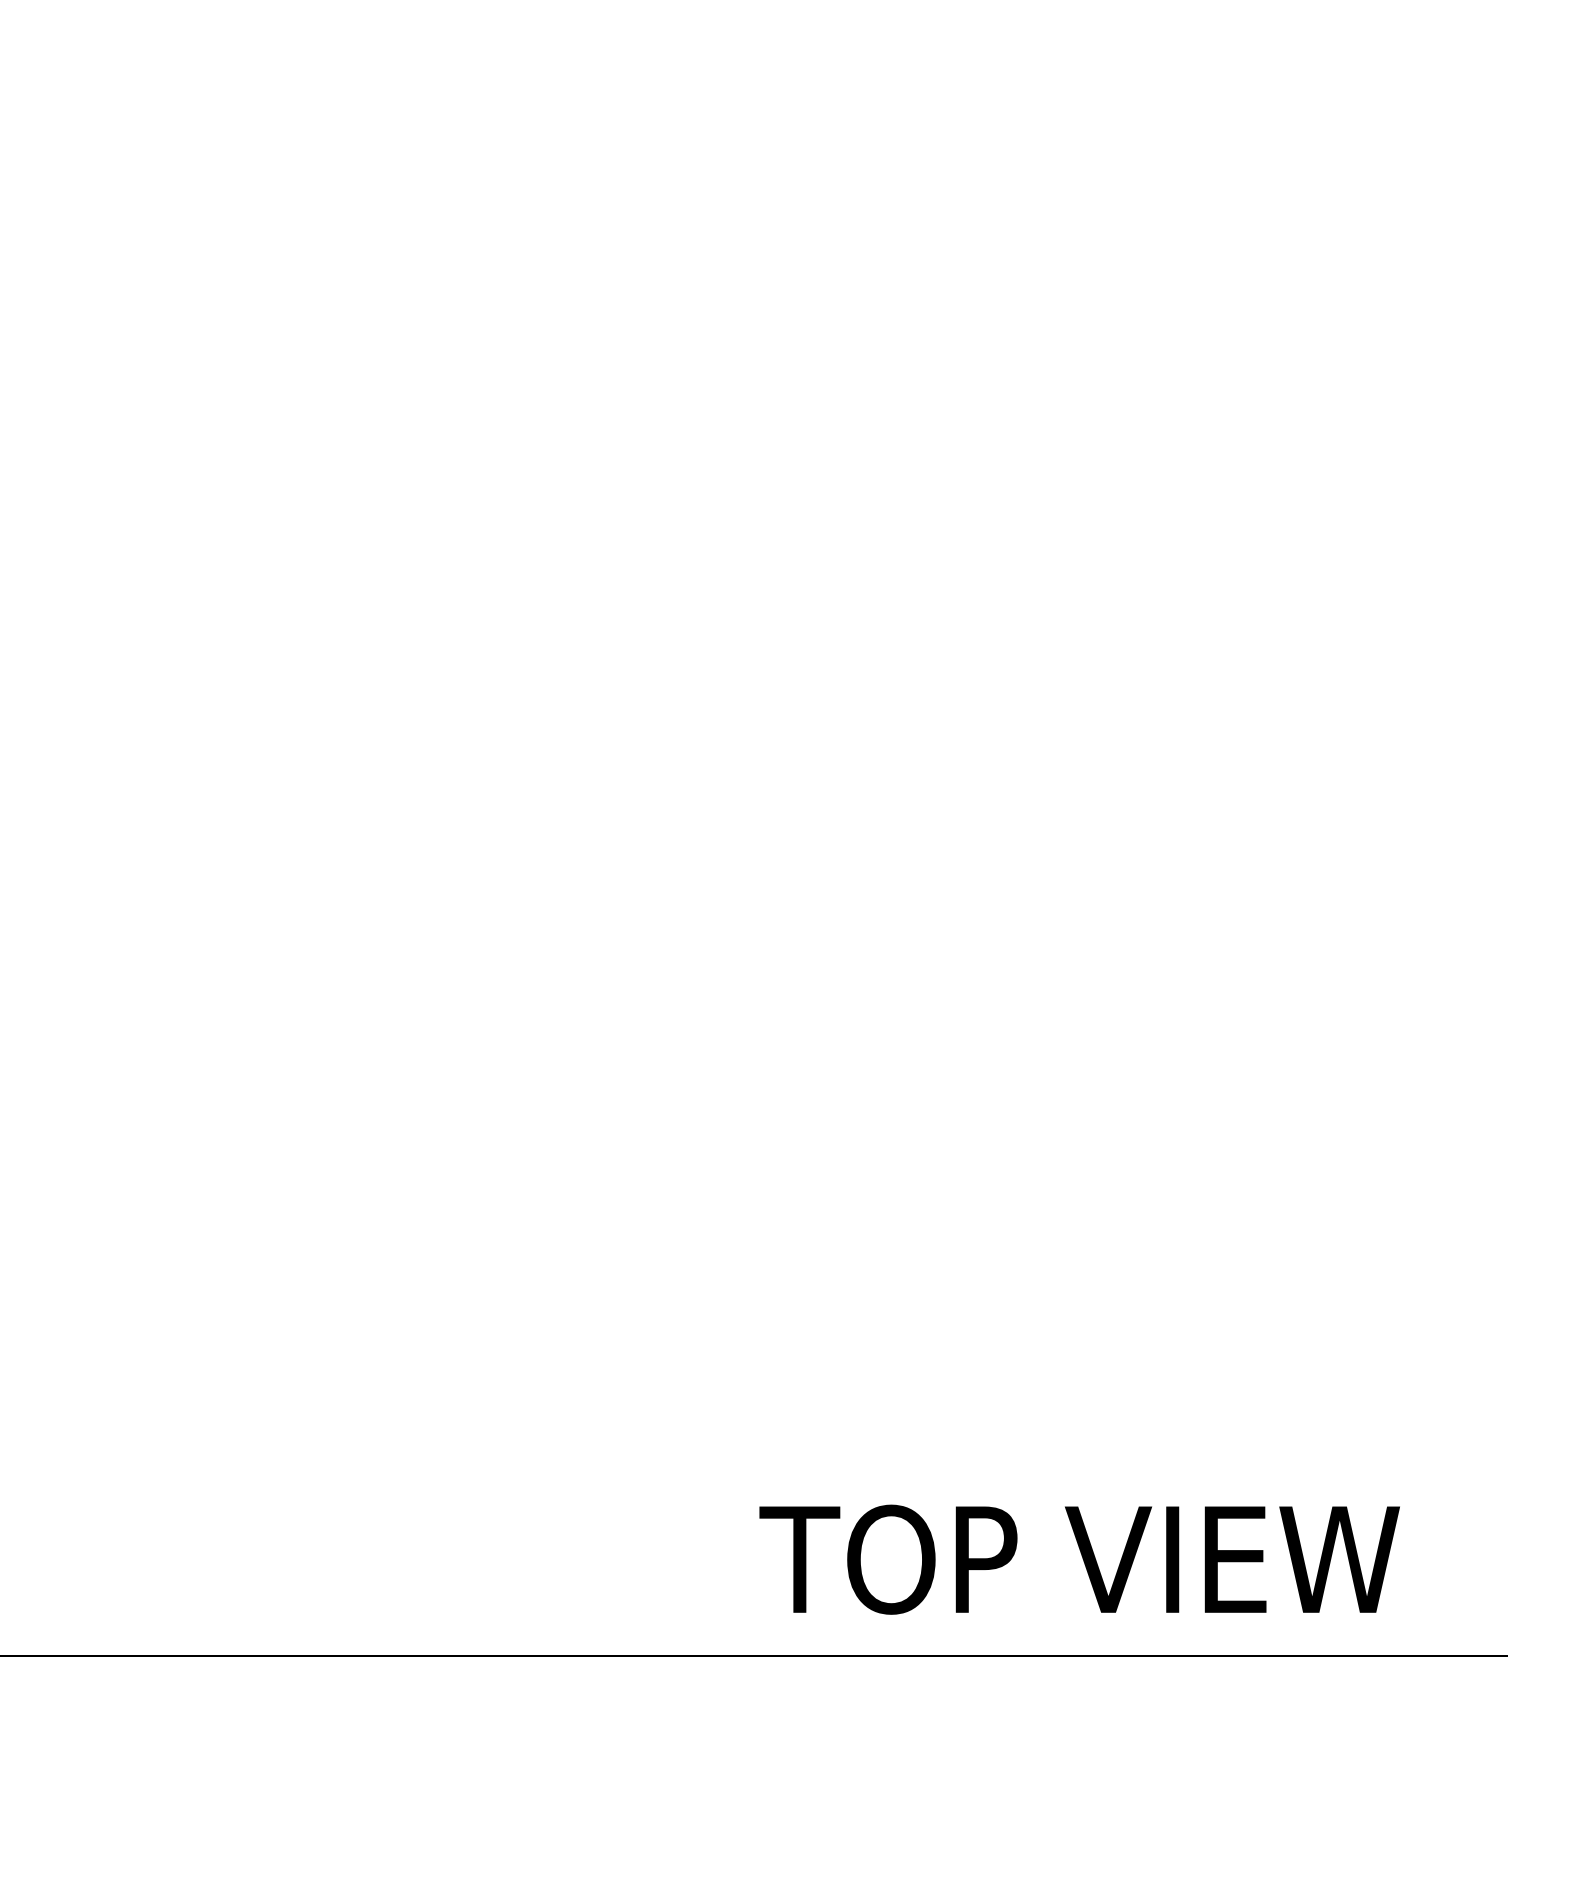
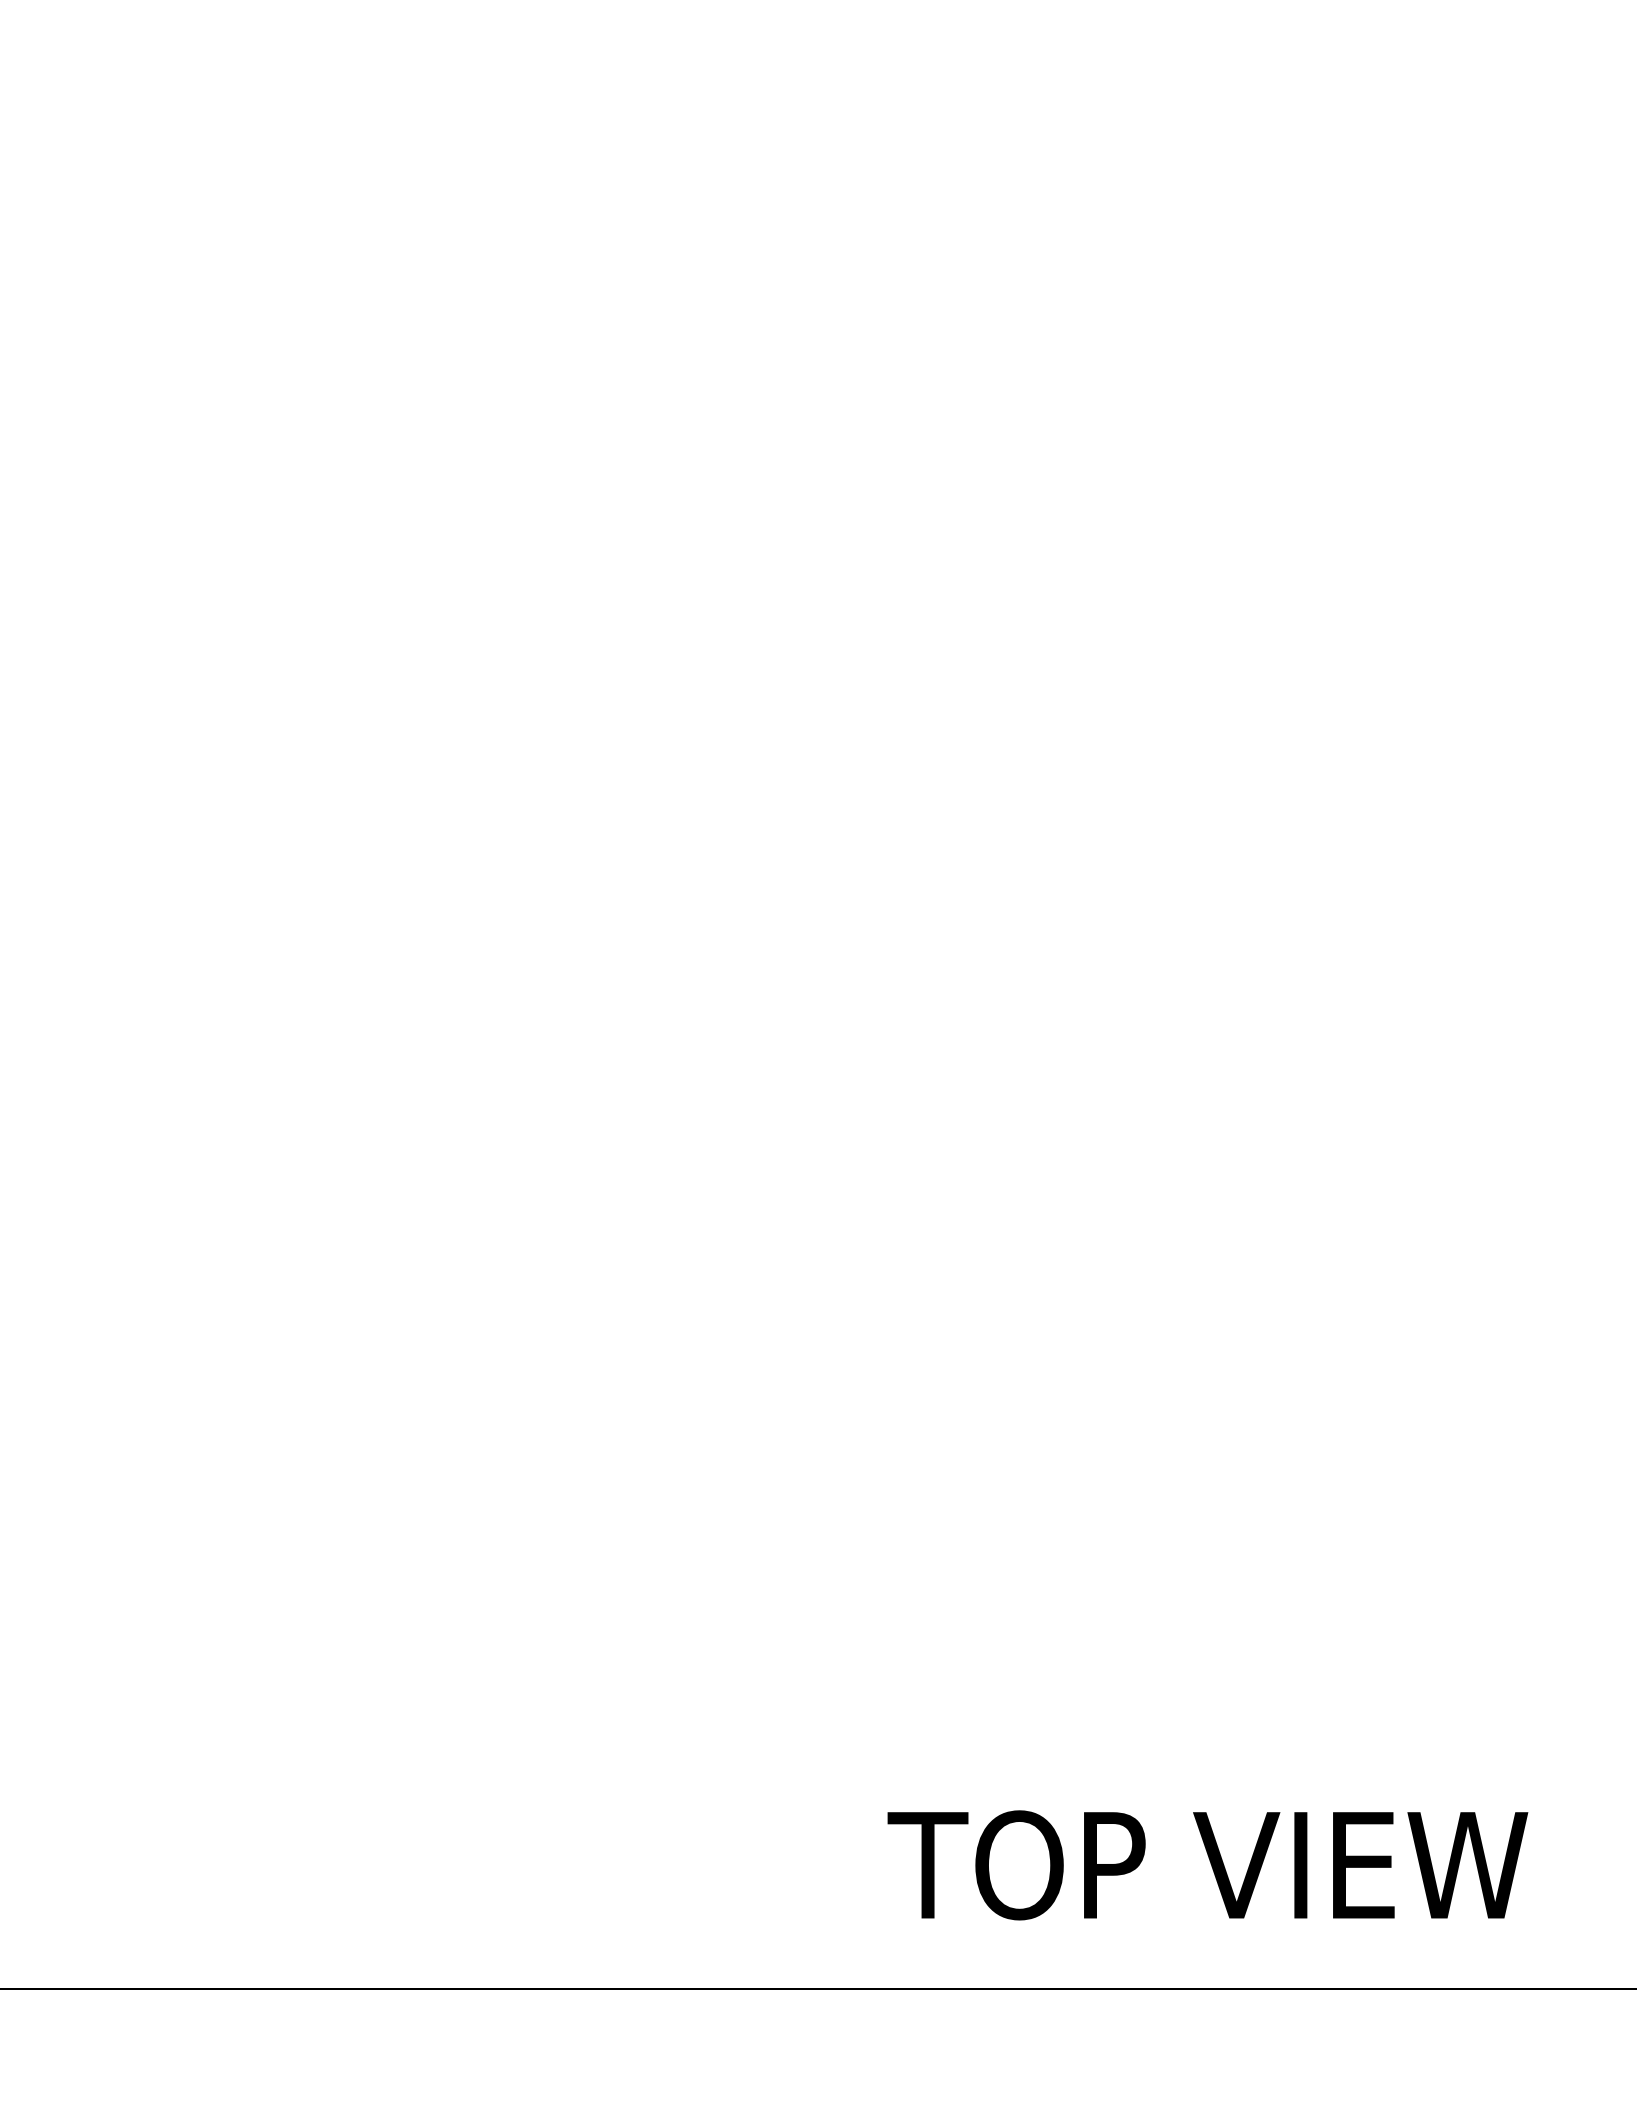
text: (1079, 1559) -> (1207, 1865), moved

